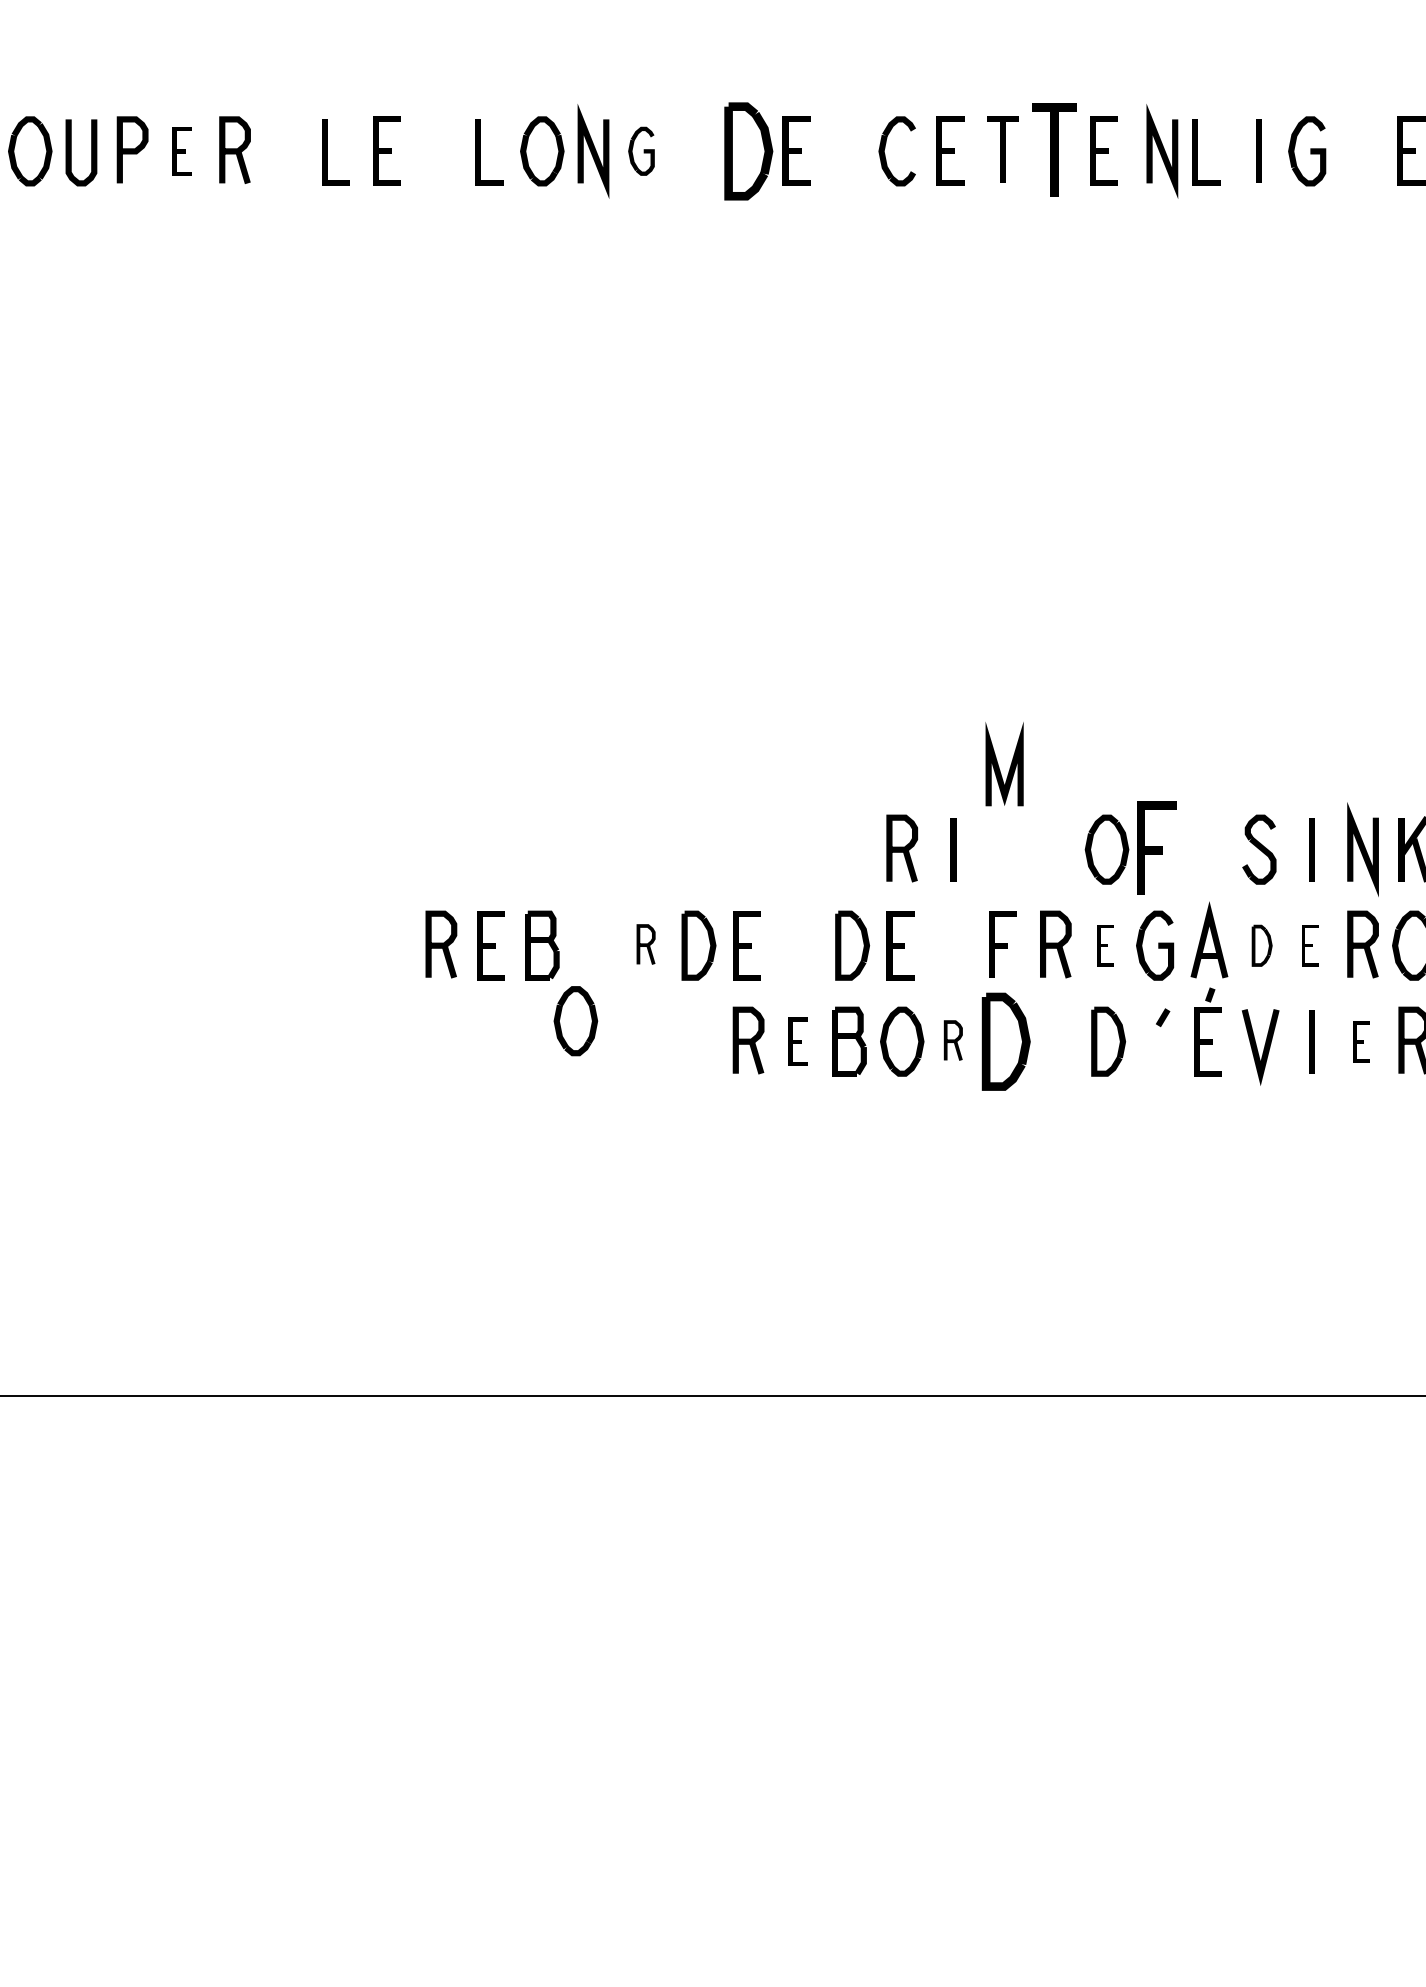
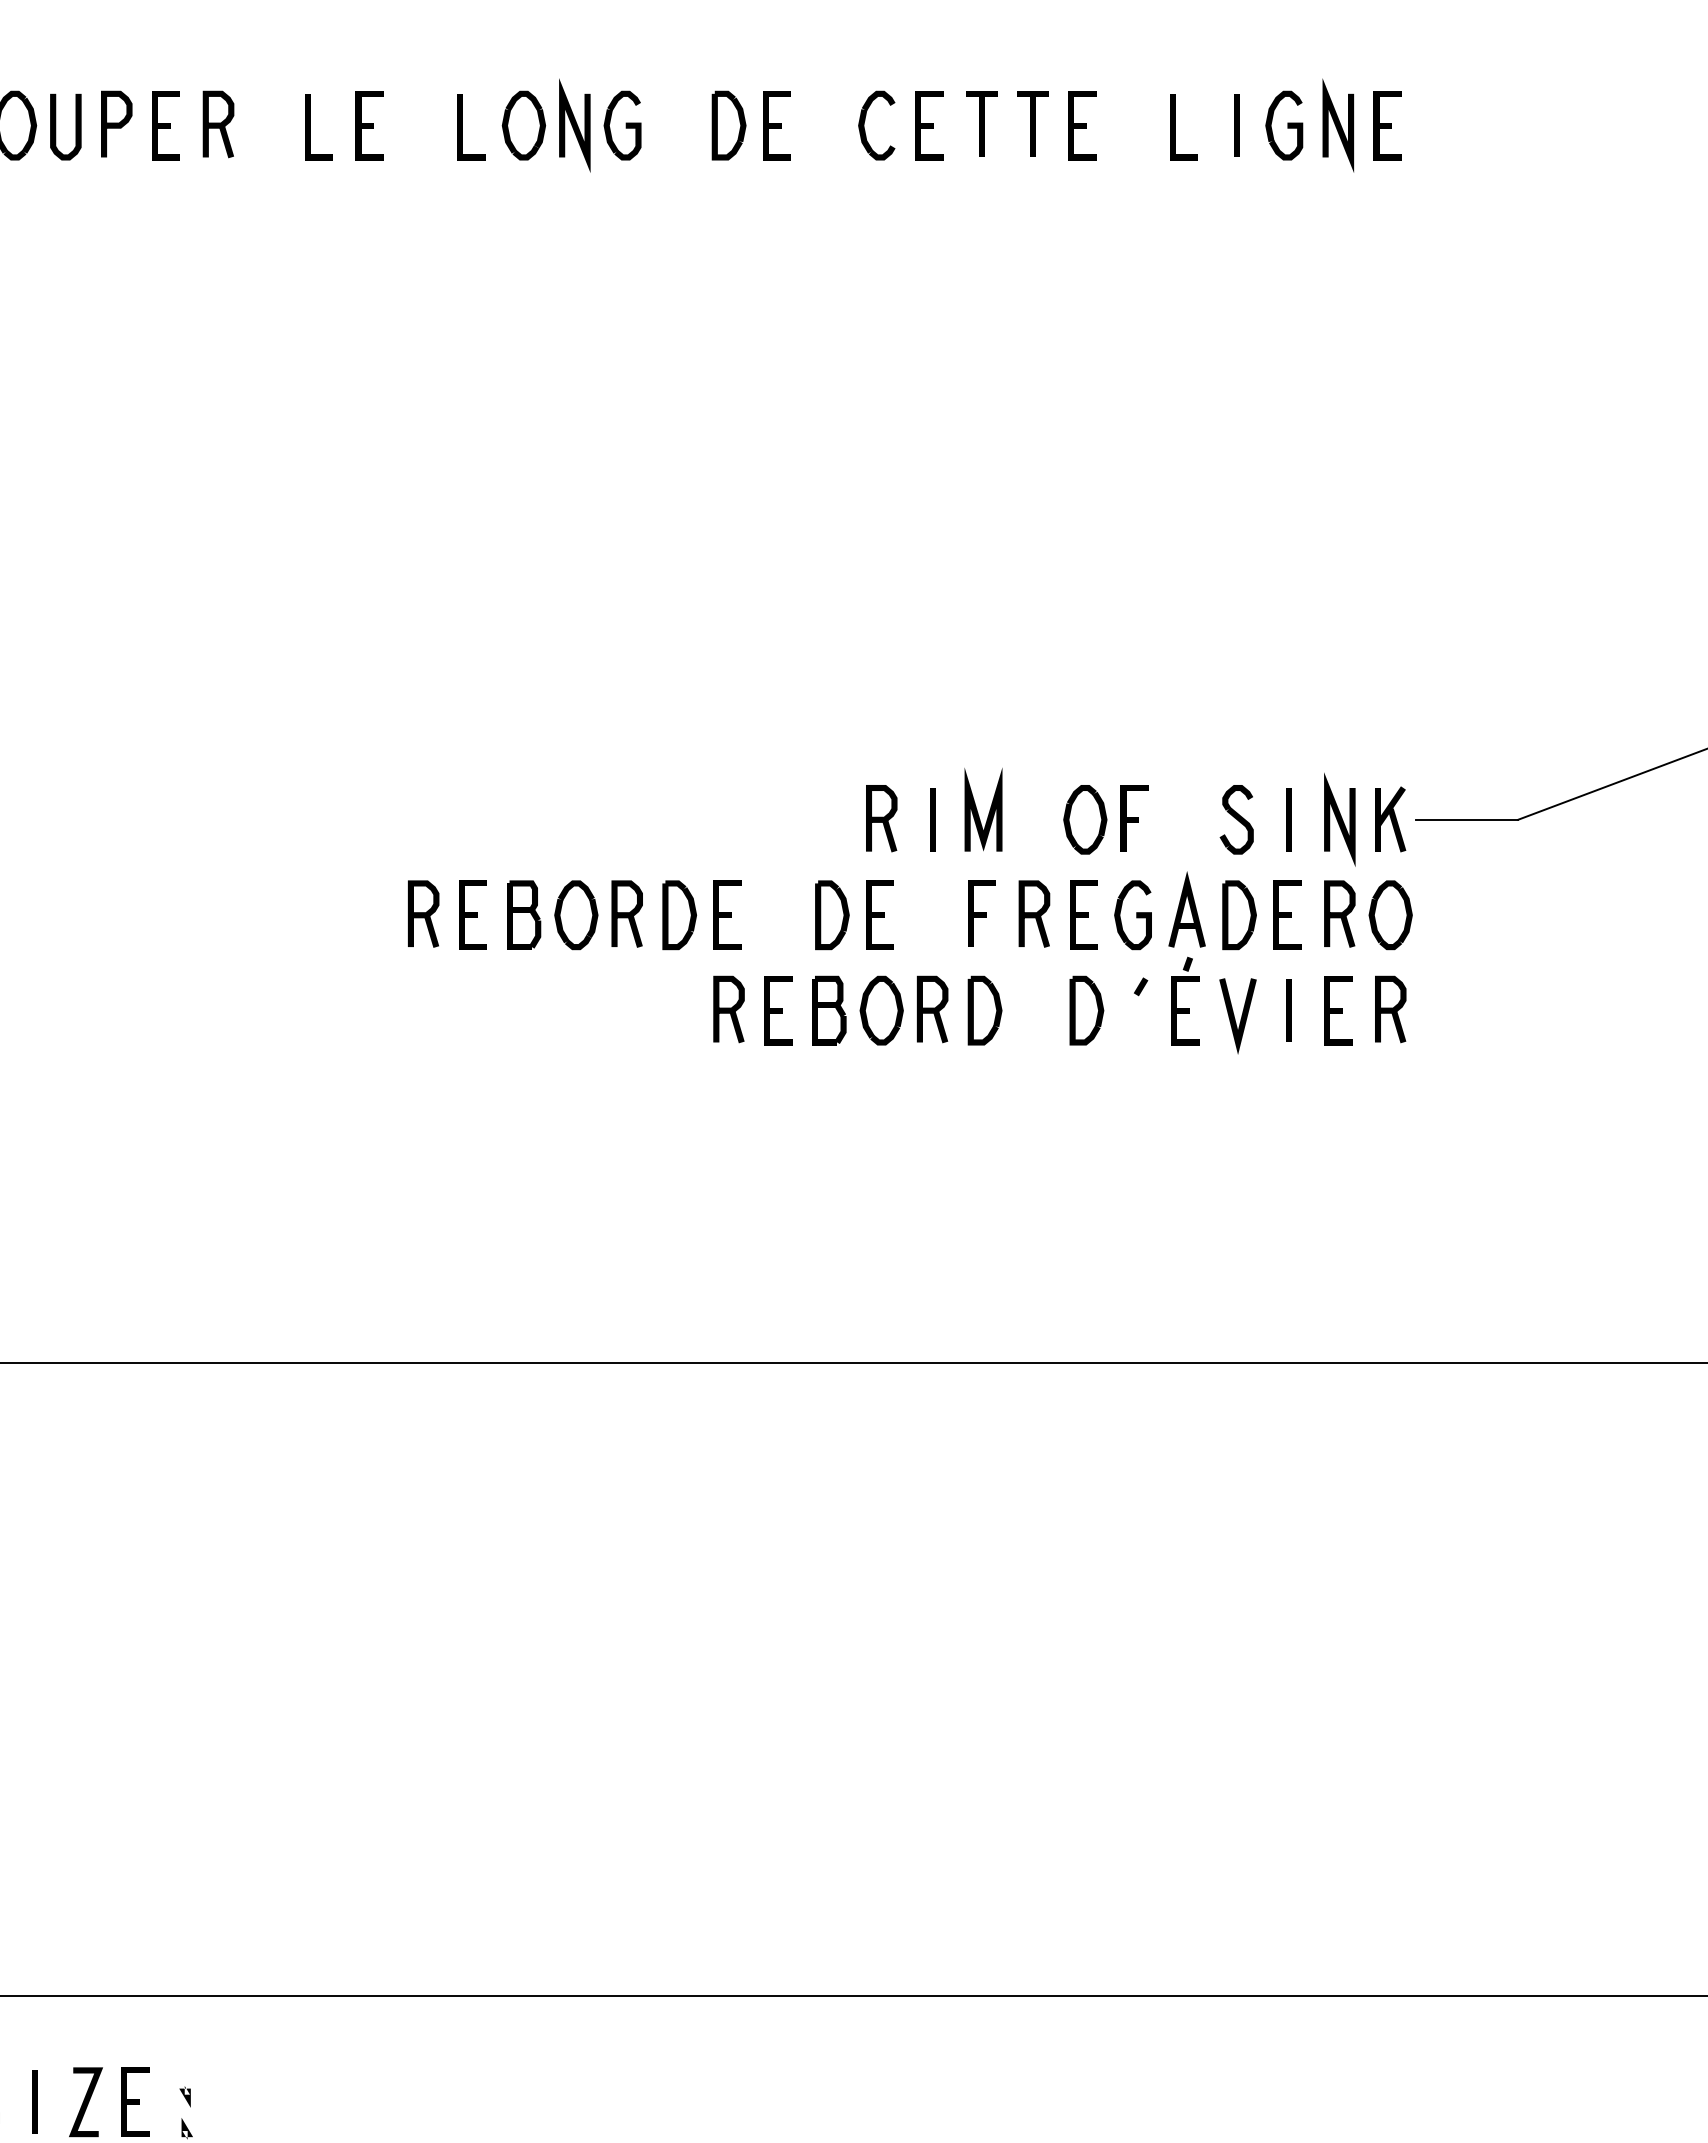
part: (1053, 149) -> (1032, 123), size x0.71
part: (181, 151) -> (165, 125), size x1.43
part: (641, 151) -> (622, 125), size x1.43
part: (748, 151) -> (728, 125), size x0.71
line: (1162, 151) -> (1338, 125), moved
line: (999, 766) -> (978, 812), moved
part: (1156, 848) -> (1134, 818), size x0.71
part: (645, 943) -> (626, 913), size x1.67
part: (1105, 944) -> (1083, 914), size x1.67
part: (1310, 944) -> (1287, 914), size x1.67
part: (1262, 945) -> (1239, 915), size x1.67
part: (576, 1021) -> (576, 915), moved
part: (953, 1040) -> (932, 1009), size x1.67
part: (798, 1041) -> (778, 1010), size x1.43
part: (1005, 1041) -> (984, 1010), size x0.71
part: (1361, 1041) -> (1338, 1010), size x1.67

